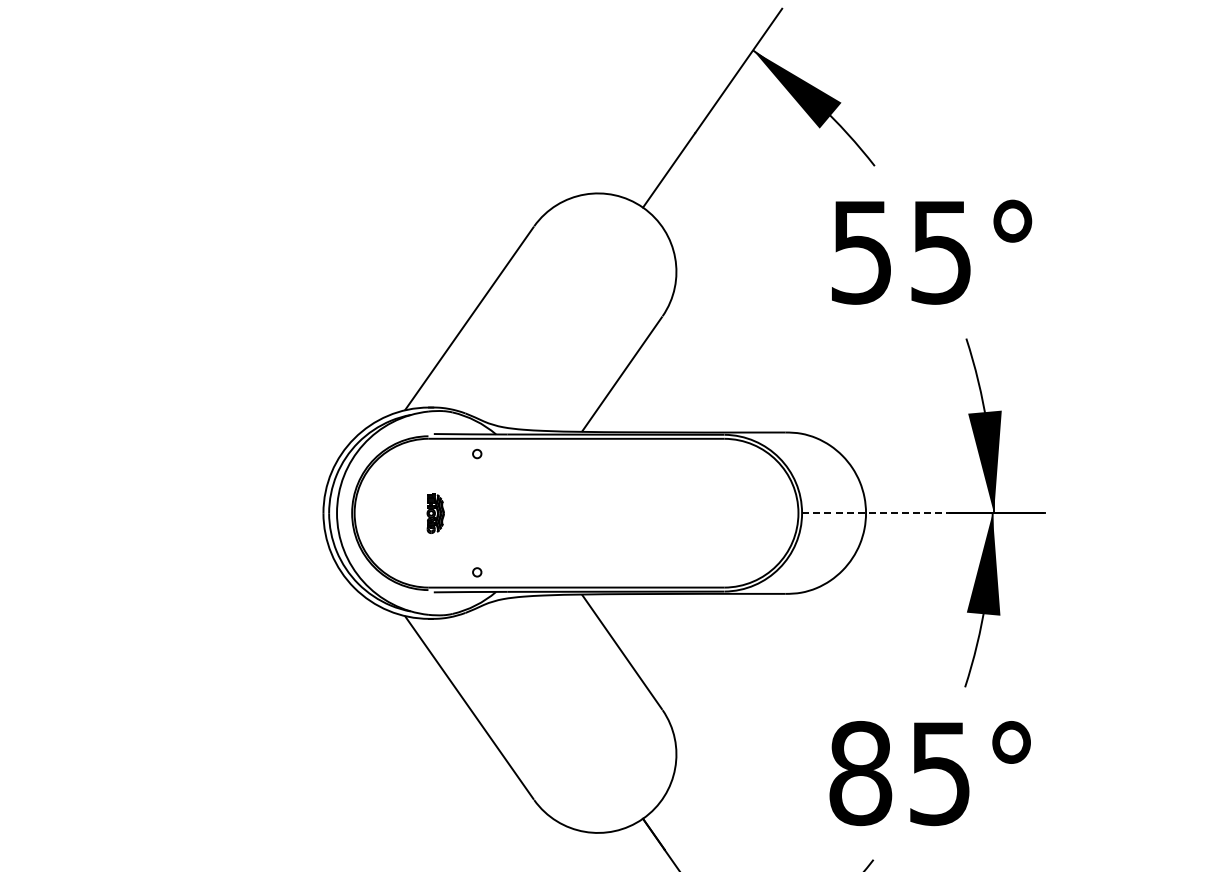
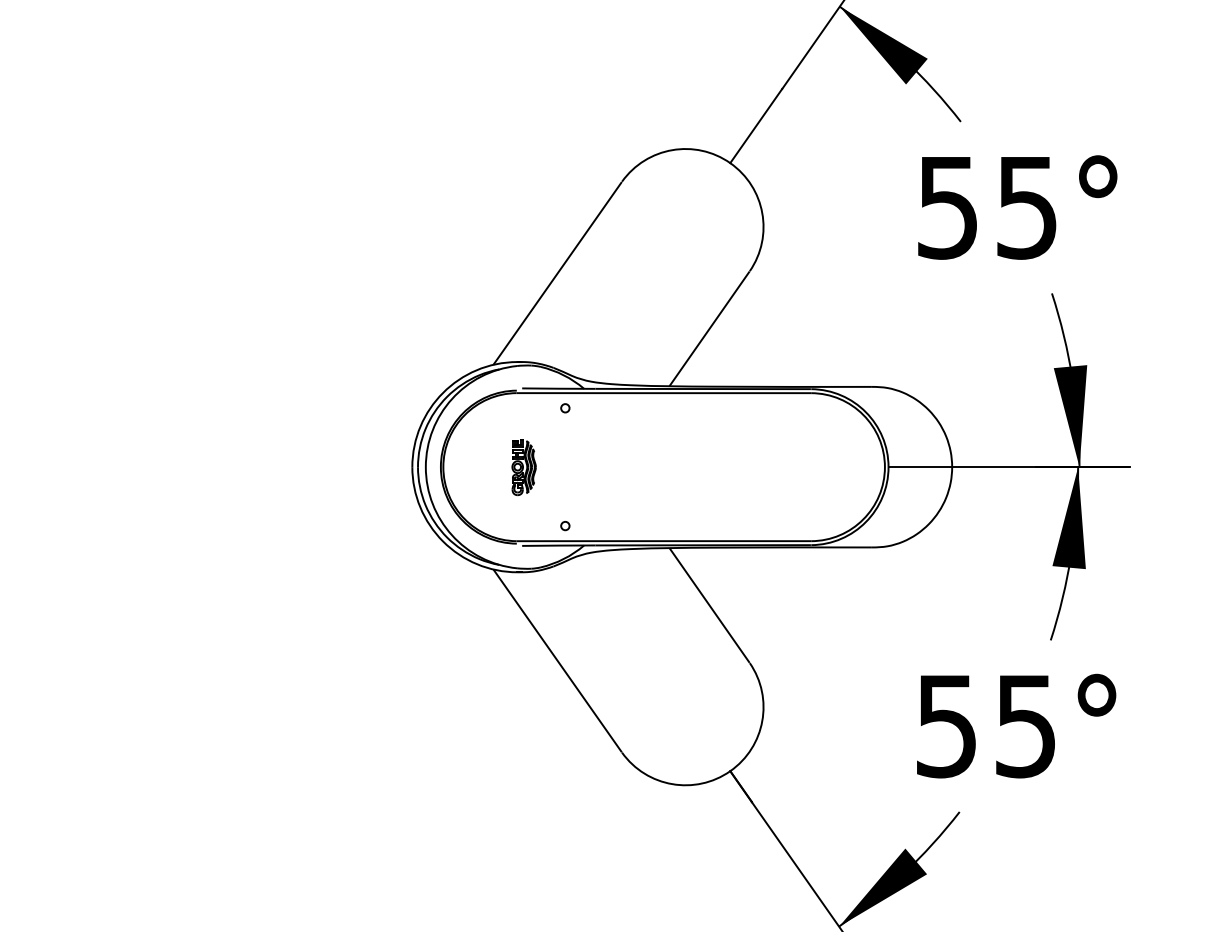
part: (435, 513) -> (523, 467), size x1.43
line: (876, 513) -> (962, 467), dashed -> solid
text: (860, 772) -> (946, 725), 85° -> 55°

